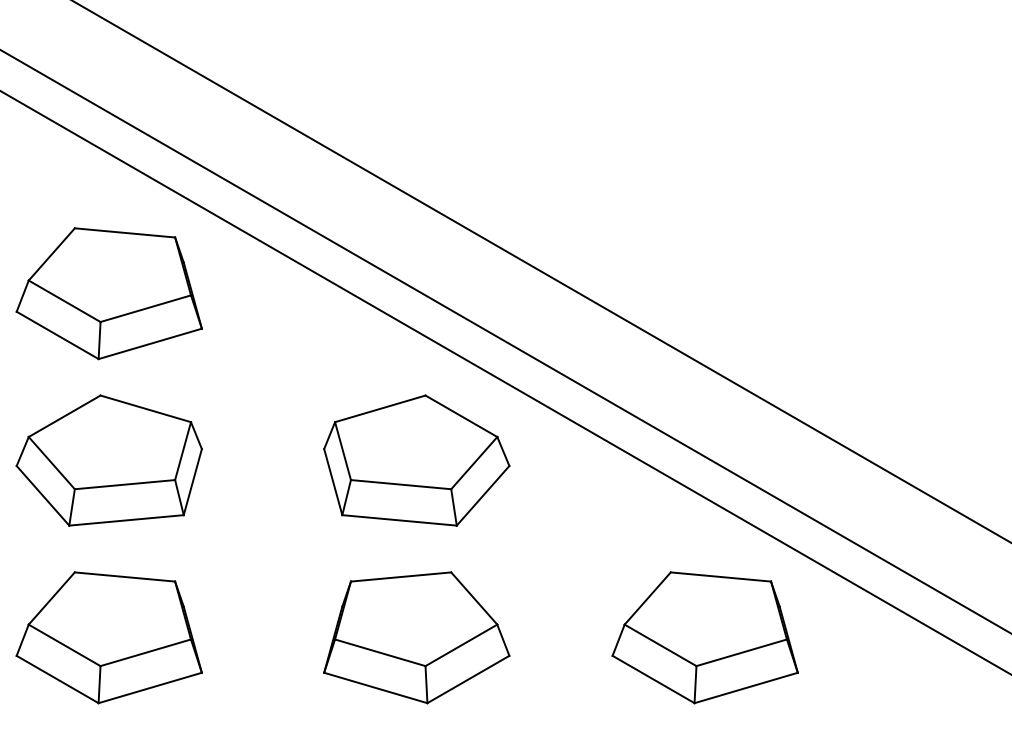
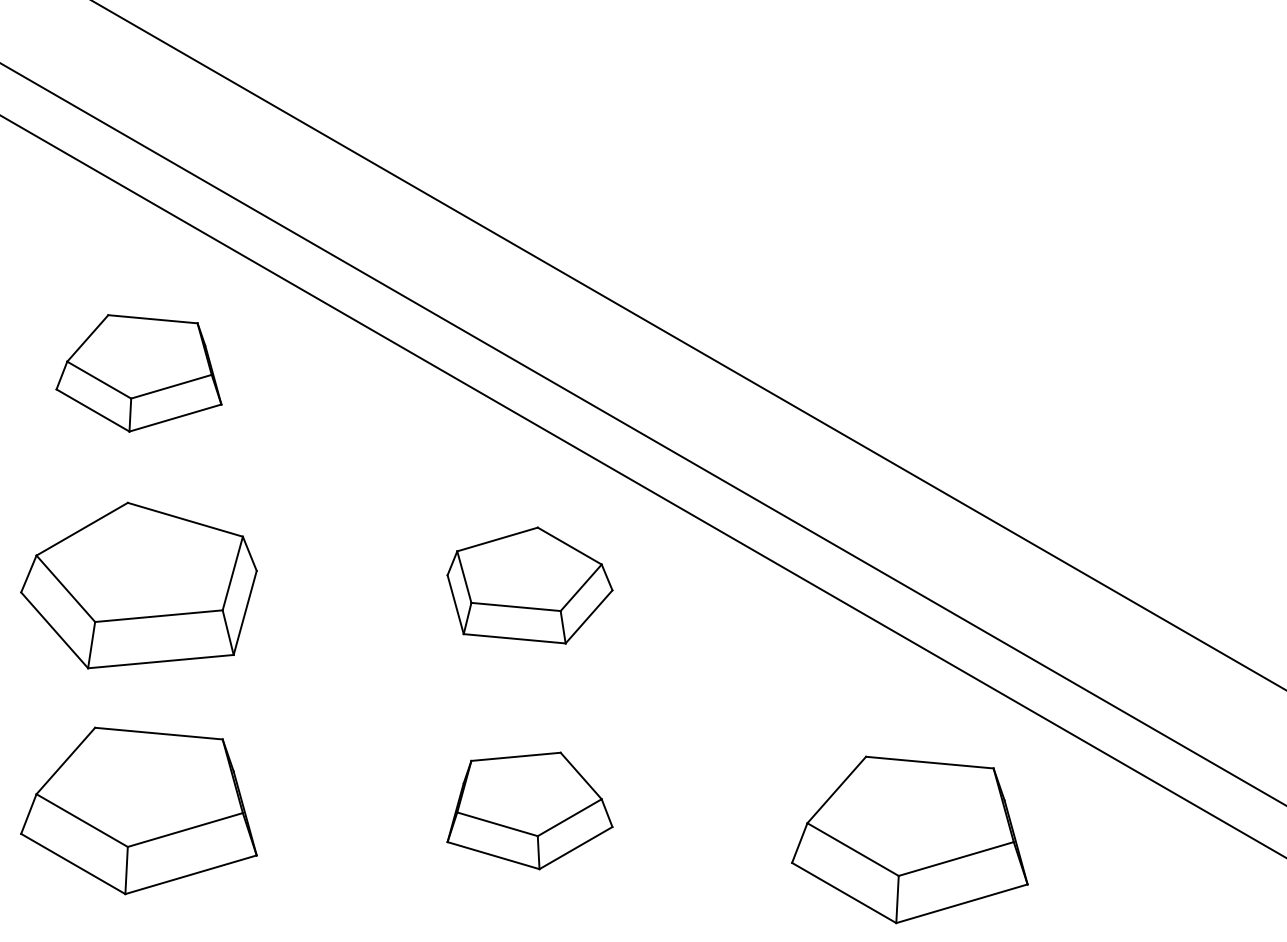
part: (108, 293) -> (138, 373), size x0.7
part: (416, 460) -> (529, 585), size x0.7
part: (416, 637) -> (529, 810), size x0.7
part: (704, 637) -> (909, 839), moved

